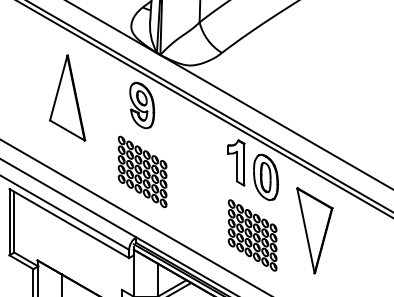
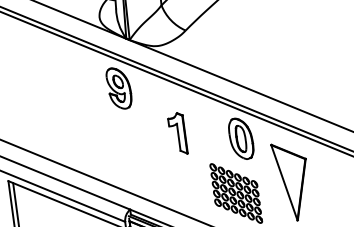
part: (67, 97) -> (50, 90), removed
part: (236, 162) -> (177, 133), moved
part: (142, 171) -> (127, 148), removed

